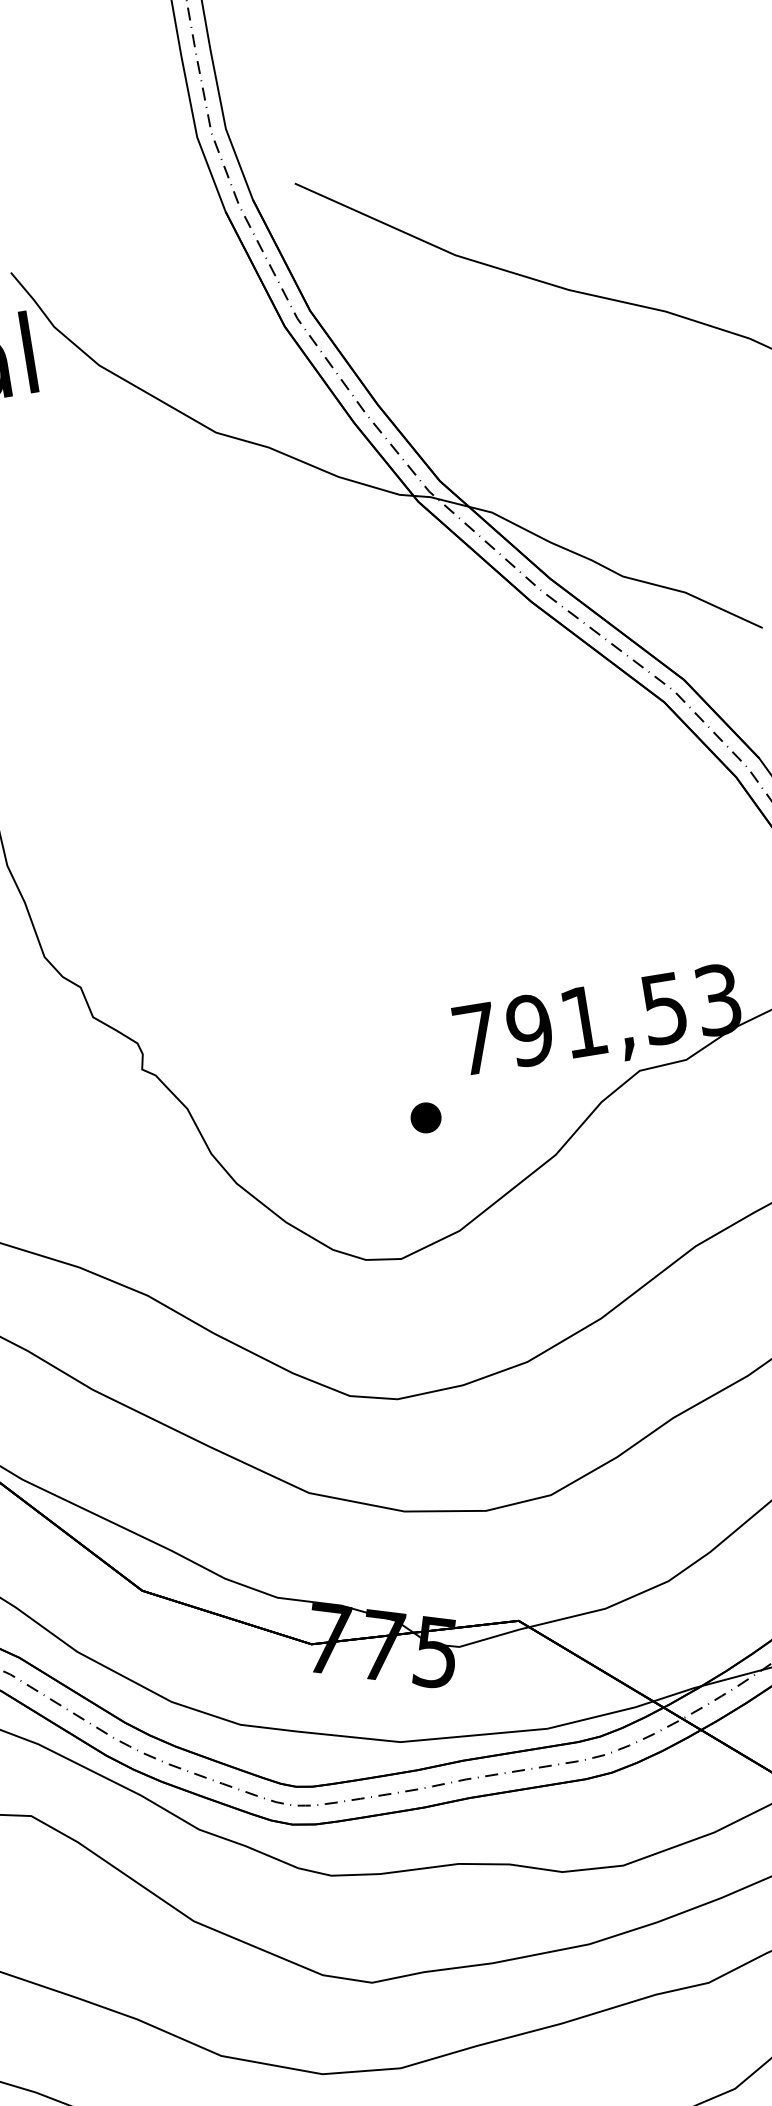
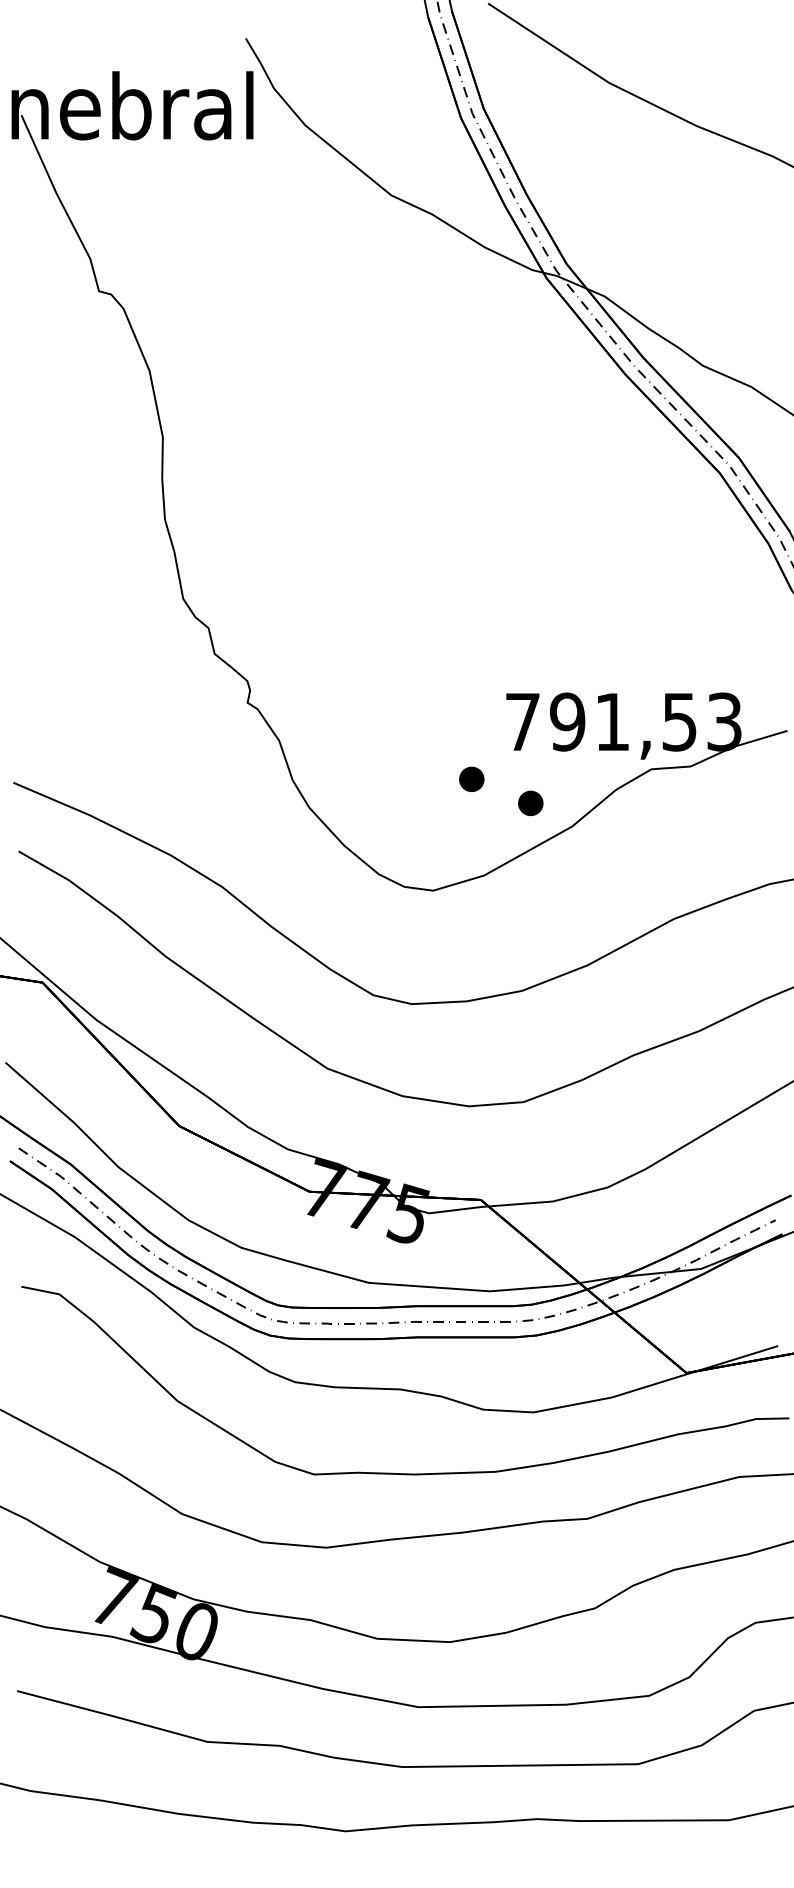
part: (501, 1135) -> (530, 803), added

